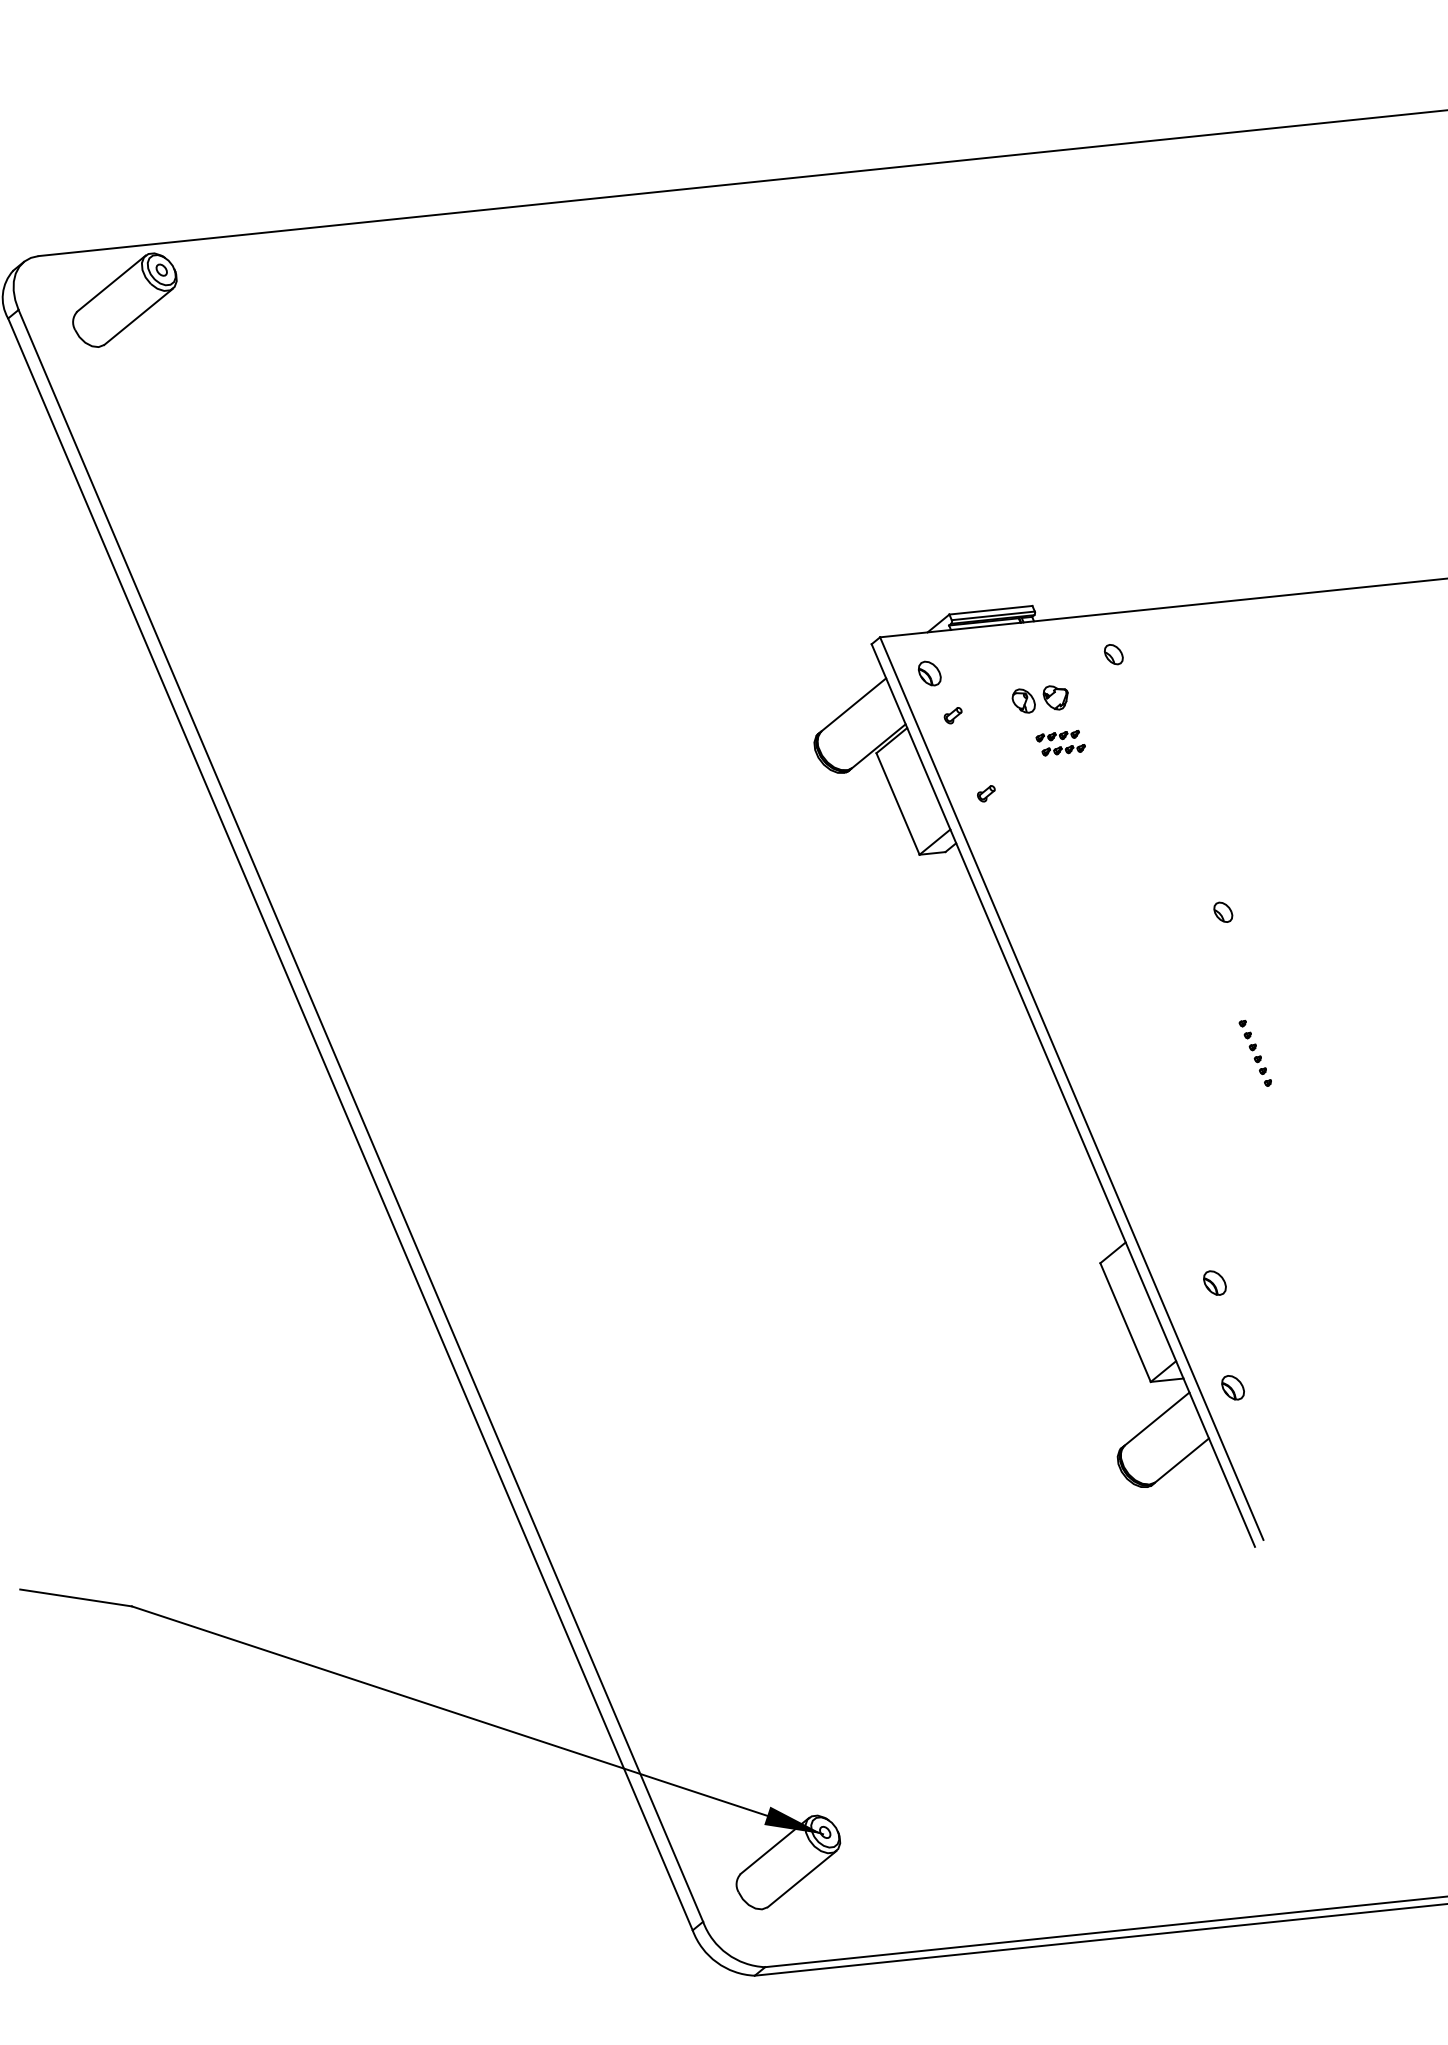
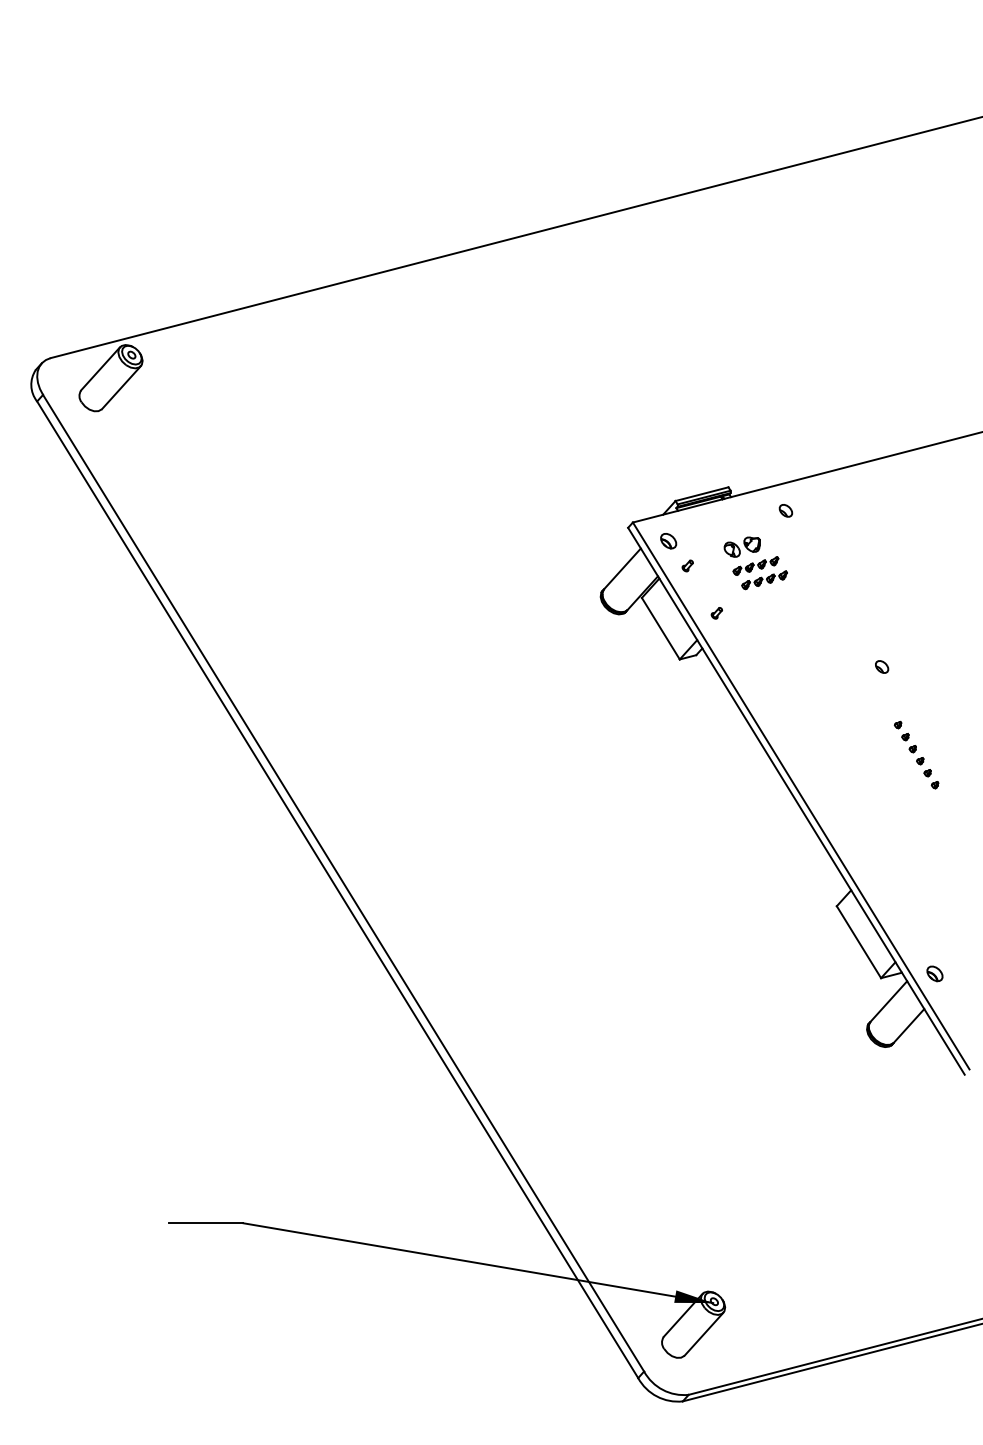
part: (1059, 743) -> (759, 573), size x1.67
part: (1255, 1052) -> (916, 754), size x1.67
part: (1214, 1282) -> (912, 907), removed

